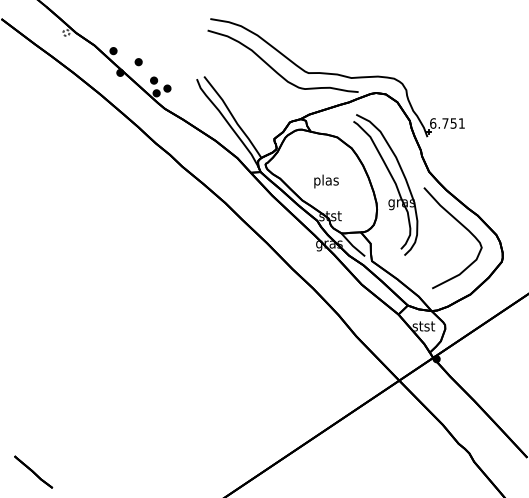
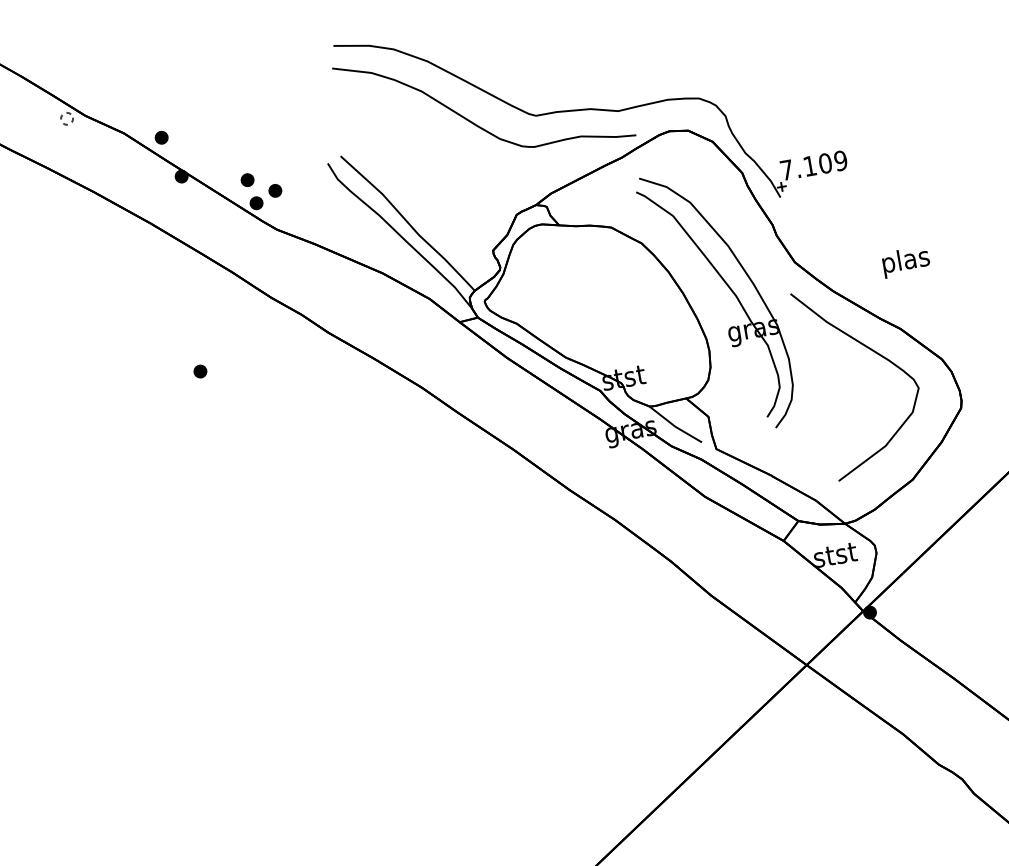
part: (138, 62) -> (200, 372), moved
text: (447, 123) -> (813, 165), 6.751 -> 7.109
text: (326, 181) -> (906, 261), moved

